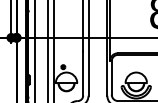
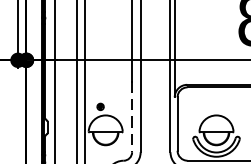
line: (83, 73) -> (132, 116), solid -> dashed

